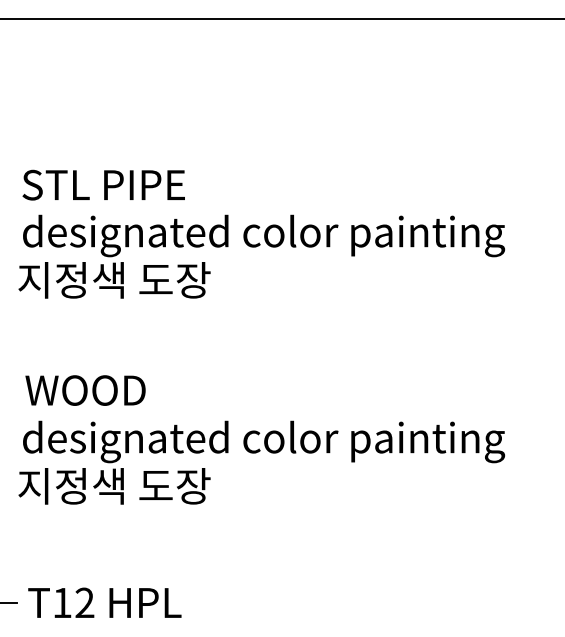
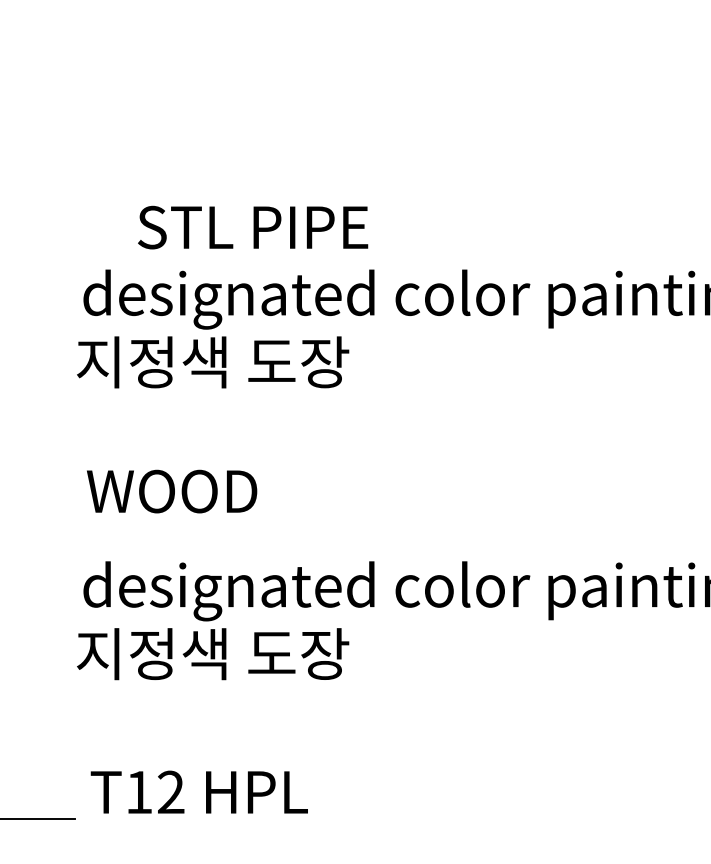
text: (103, 184) -> (252, 226), moved
text: (85, 390) -> (171, 491), moved
text: (104, 602) -> (198, 791), moved

